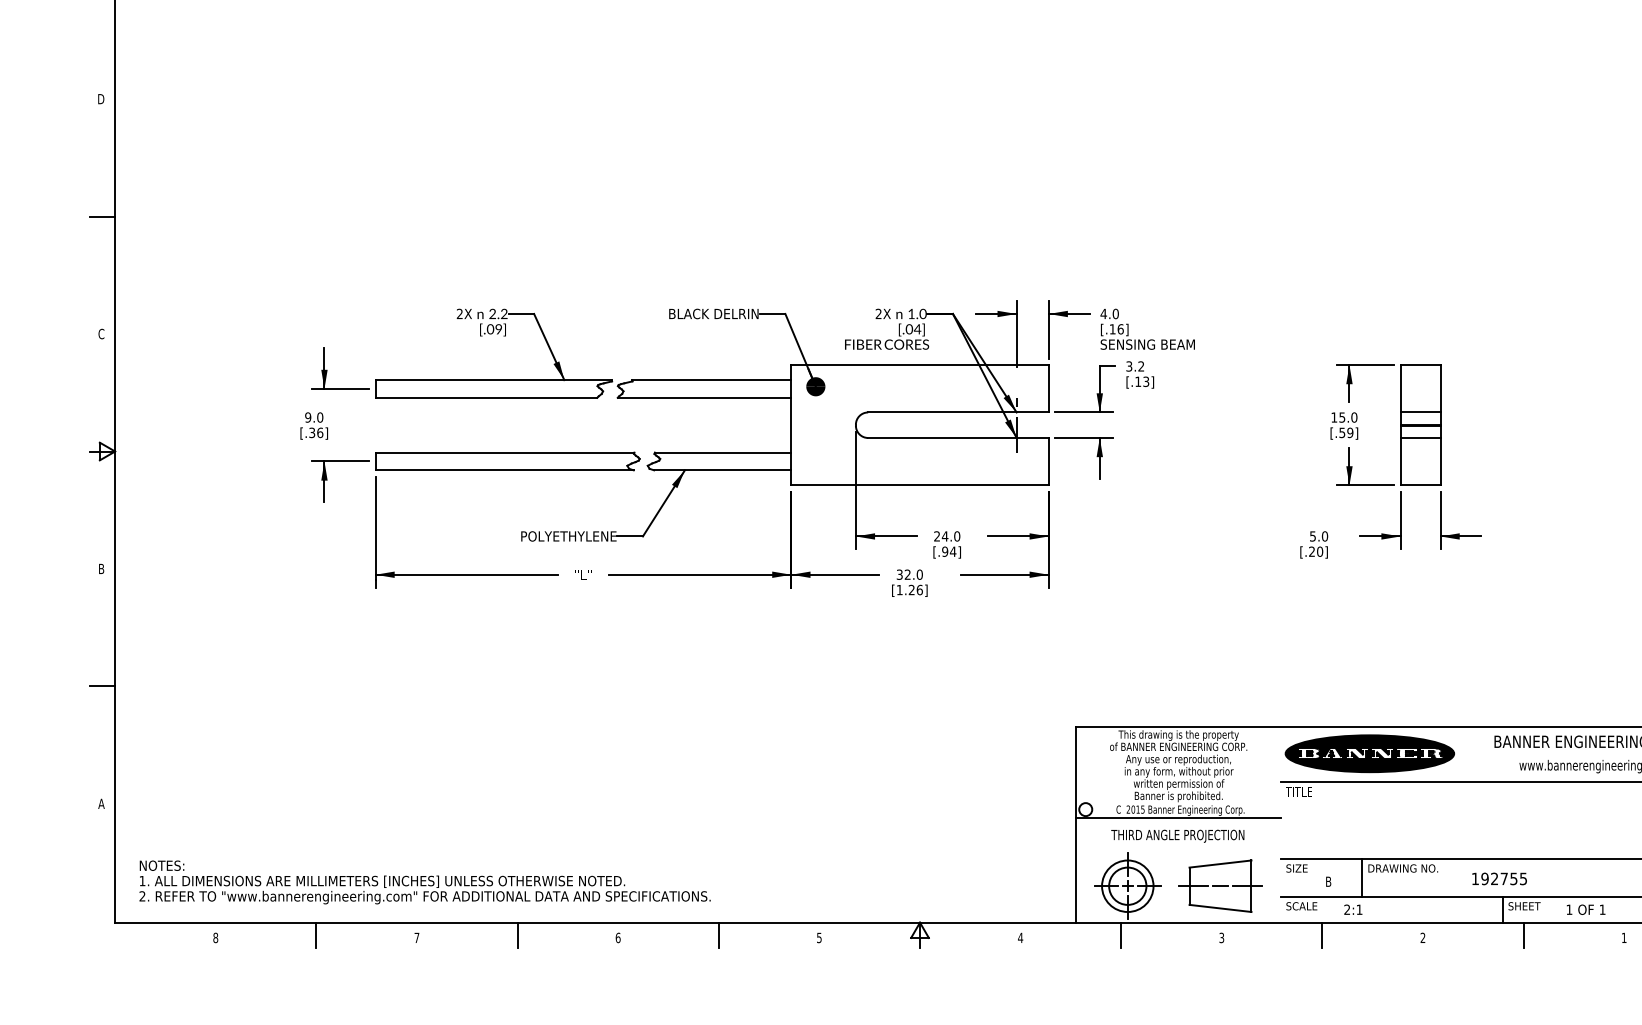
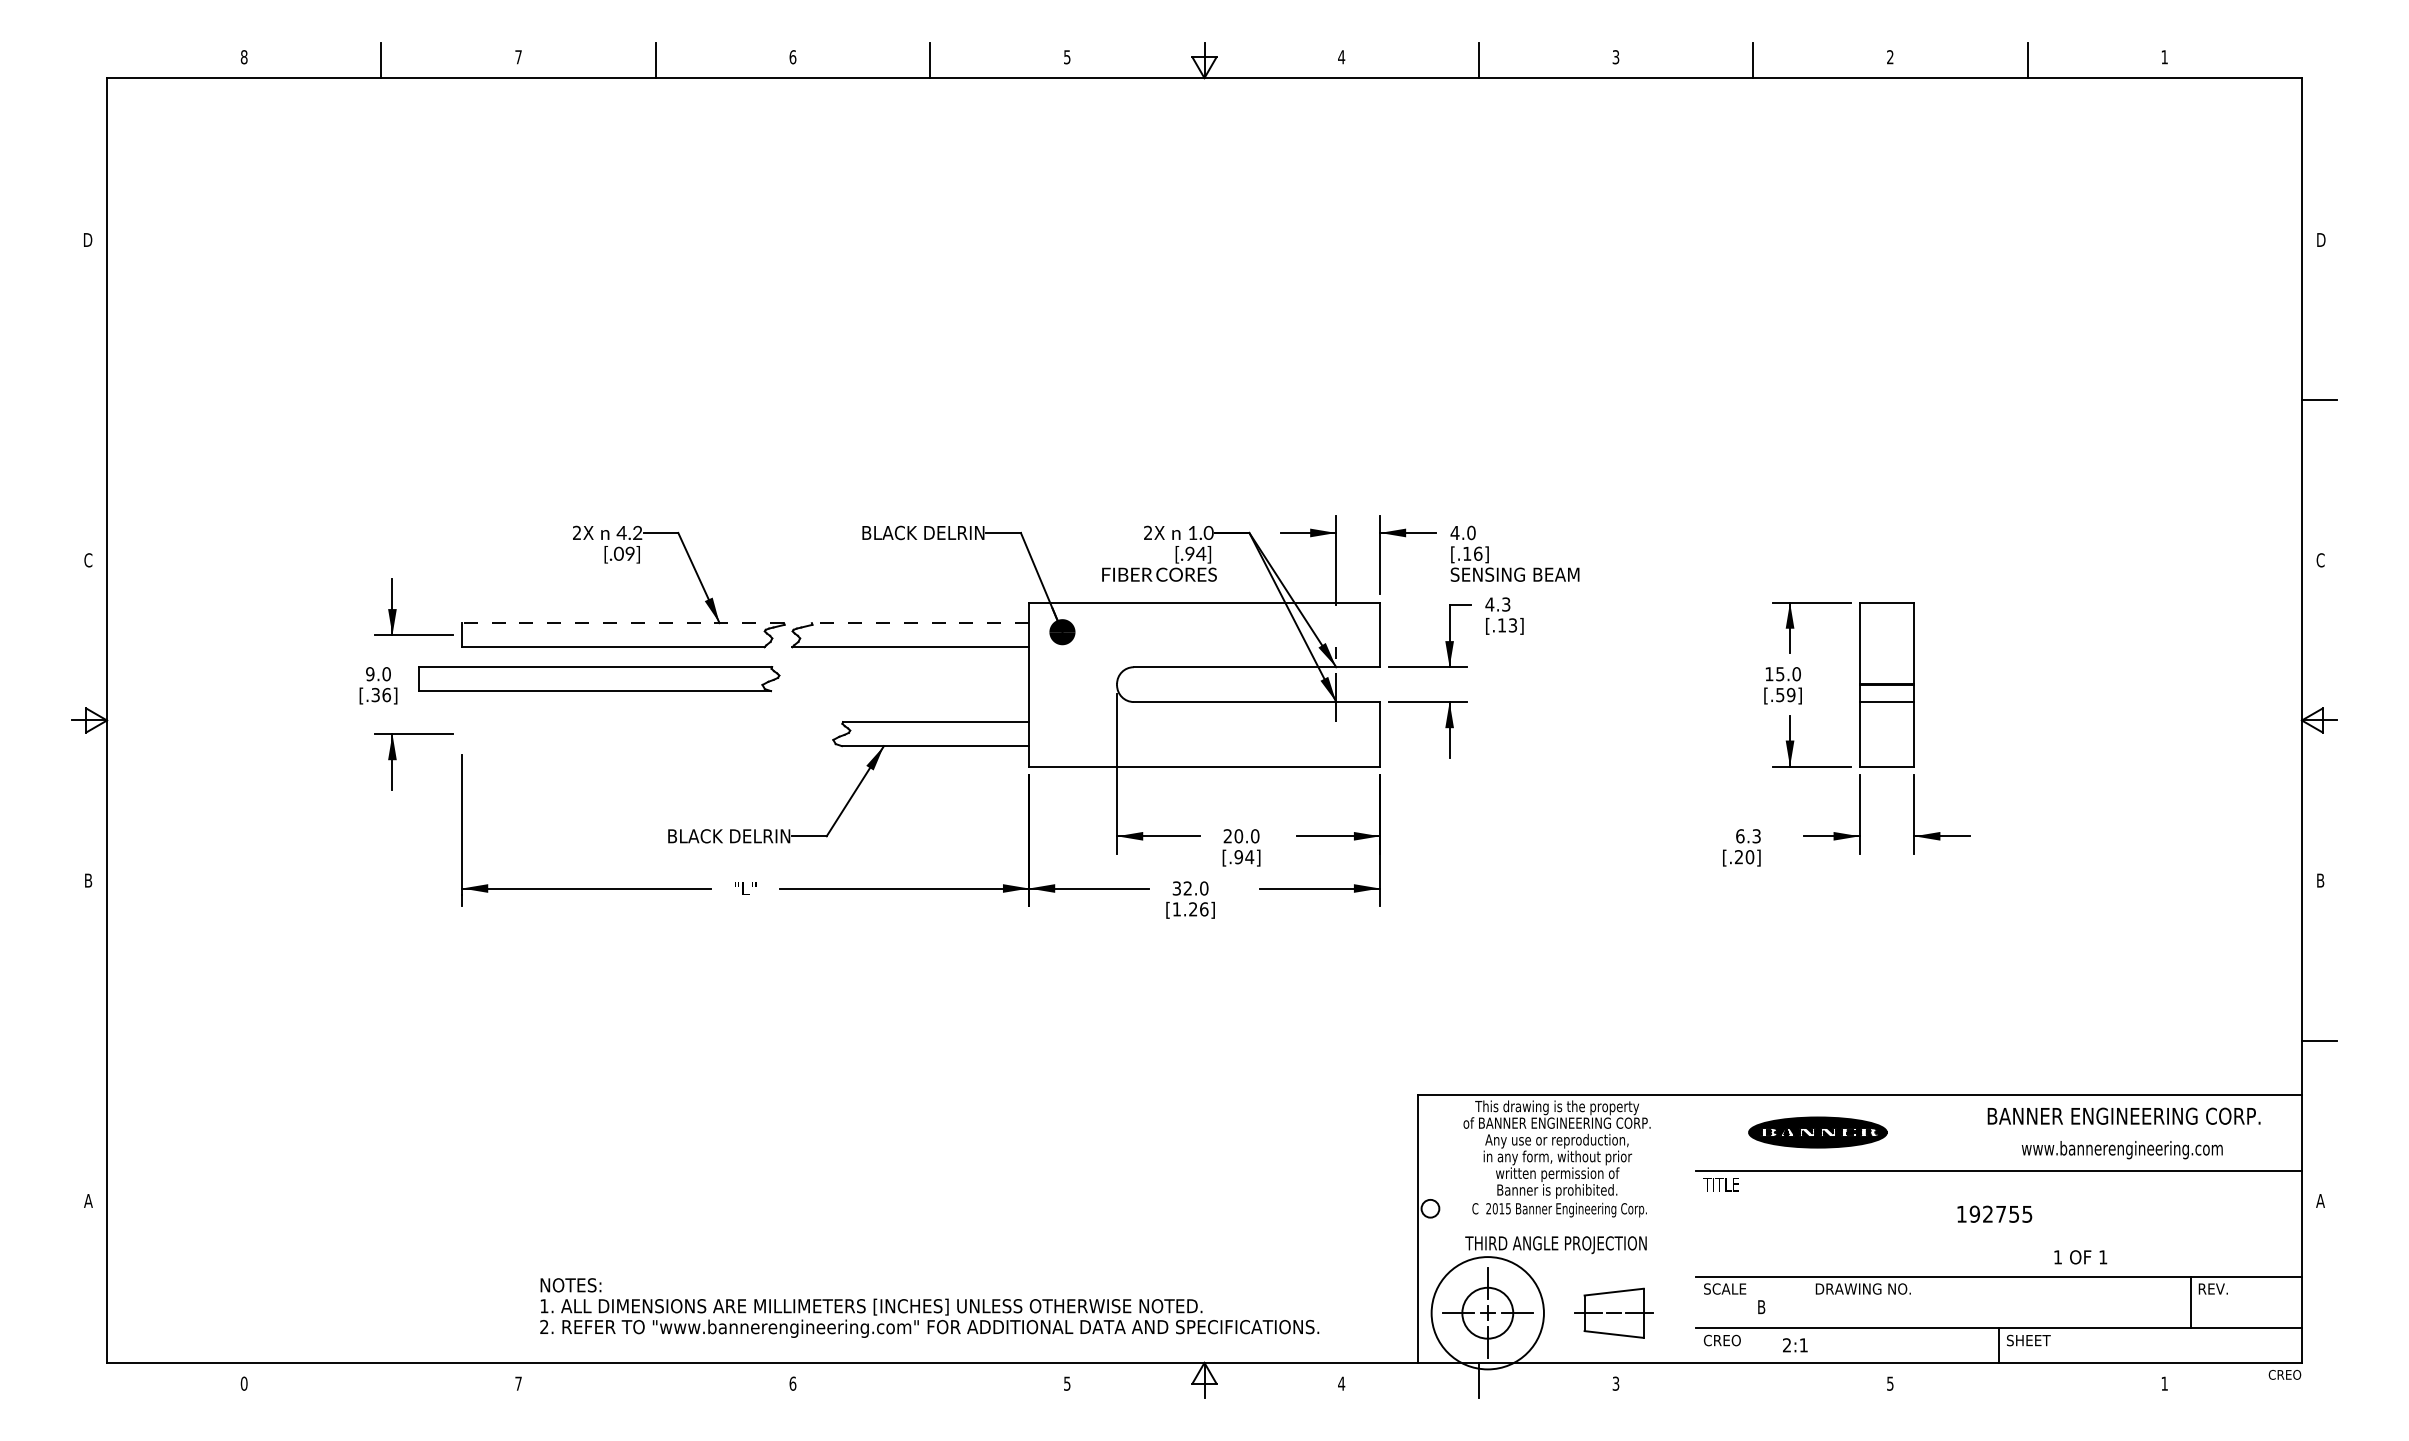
line: (102, 216) -> (89, 400), removed
text: (492, 313) -> (621, 532), 2.2 -> 4.2
text: (909, 329) -> (1189, 554), [.04] -> [.94]
text: (1134, 366) -> (1497, 604), 3.2 -> 4.3
line: (493, 380) -> (623, 623), solid -> dashed
line: (711, 380) -> (920, 623), solid -> dashed
line: (1420, 412) -> (1886, 667), removed
part: (507, 461) -> (599, 679), moved
text: (568, 536) -> (725, 836), POLYETHYLENE -> BLACK DELRIN
text: (944, 536) -> (1238, 836), 24.0 -> 20.0
text: (1318, 536) -> (1748, 836), 5.0 -> 6.3
line: (102, 686) -> (89, 1040), removed
part: (1369, 753) -> (1817, 1132), size x0.6
line: (1178, 818) -> (1556, 1220), removed
text: (1305, 868) -> (1729, 1288), SIZE -> SCALE
line: (1362, 878) -> (1807, 1302), removed
text: (1499, 878) -> (1994, 1213), moved
text: (424, 882) -> (929, 1307), moved
circle: (1127, 886) -> (1487, 1313), size x1.6
part: (1219, 886) -> (1613, 1313), size x0.7
text: (1301, 906) -> (1724, 1340), SCALE -> CREO
text: (1585, 909) -> (2080, 1257), moved
line: (316, 934) -> (381, 1379), removed
line: (517, 934) -> (655, 1379), removed
line: (719, 934) -> (930, 1379), removed
line: (1322, 934) -> (1753, 1379), removed
line: (1523, 934) -> (2027, 1379), removed
text: (215, 937) -> (243, 1383), 8 -> 0
text: (1423, 937) -> (1890, 1383), 2 -> 5

